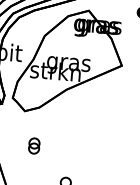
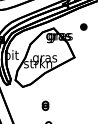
part: (34, 145) -> (45, 105), moved

